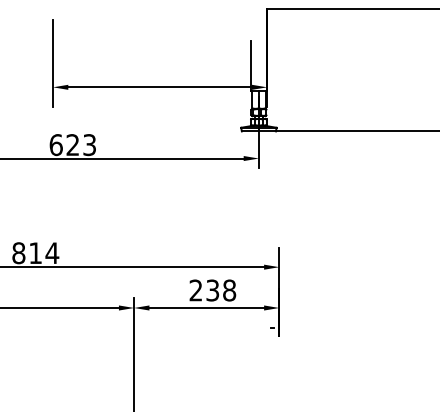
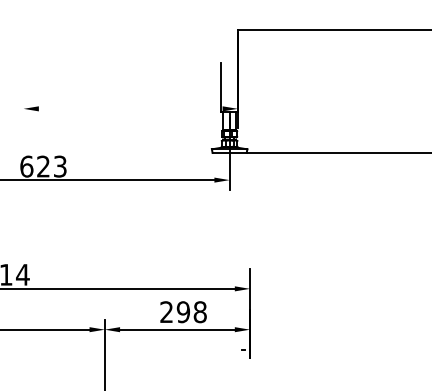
line: (53, 63) -> (24, 85), removed
line: (159, 87) -> (130, 109), removed
text: (212, 290) -> (183, 312), 238 -> 298

